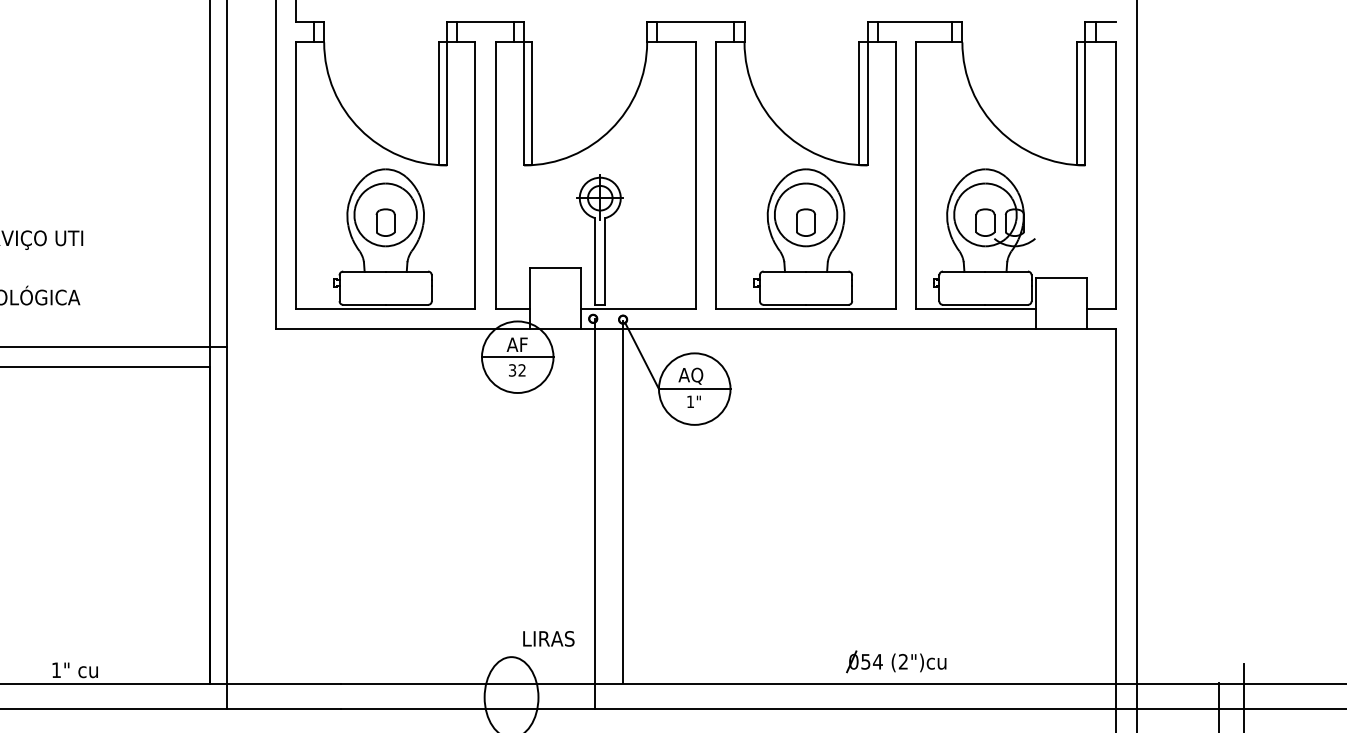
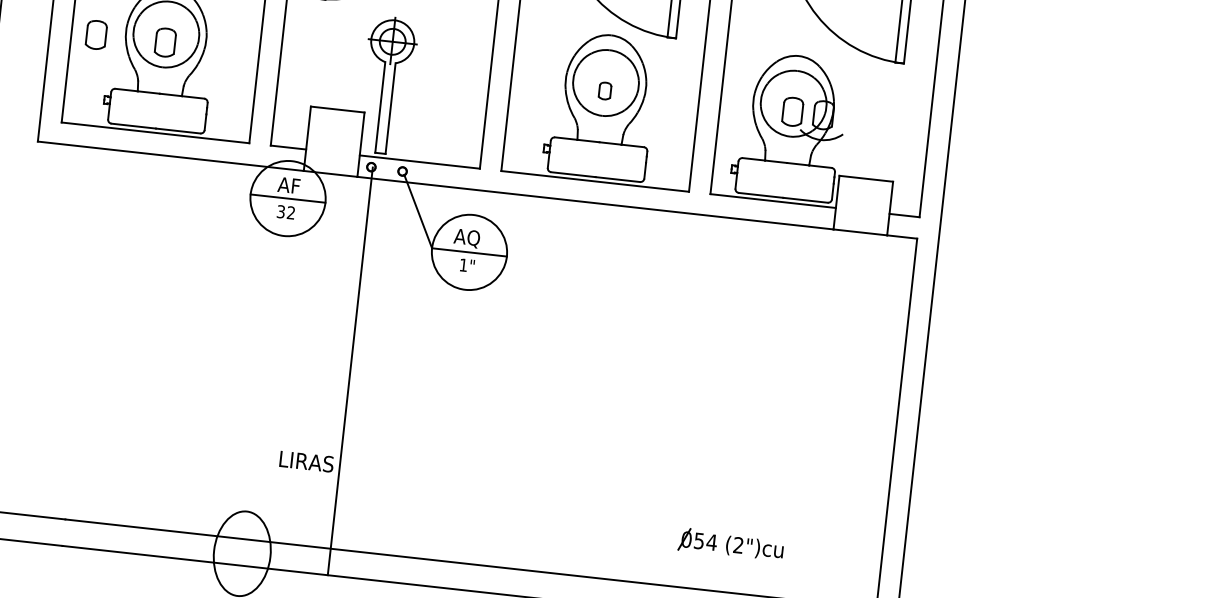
part: (319, 222) -> (96, 34), added
part: (805, 222) -> (604, 90), size x0.6
line: (622, 501) -> (380, 361), removed
text: (548, 638) -> (306, 461), moved
part: (896, 661) -> (731, 544), moved

